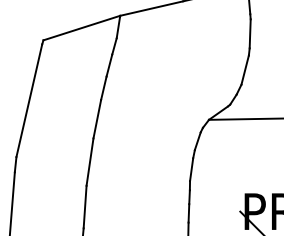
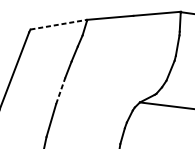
line: (82, 27) -> (59, 24), solid -> dashed
line: (97, 119) -> (60, 91), solid -> dashed

